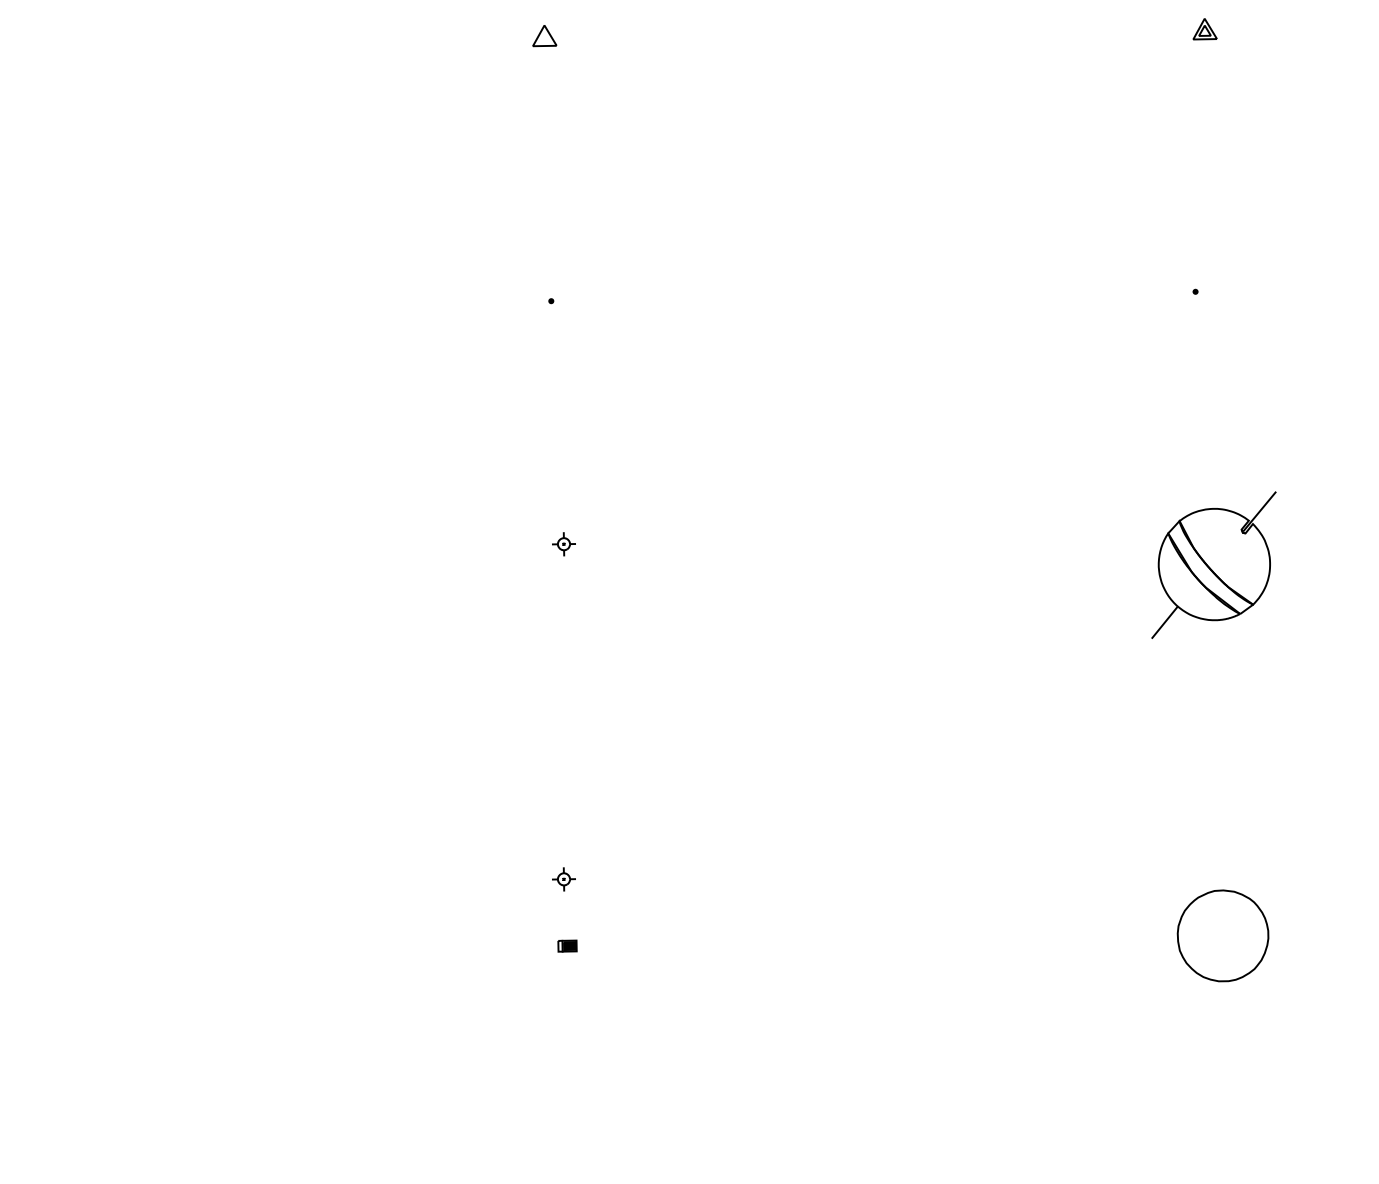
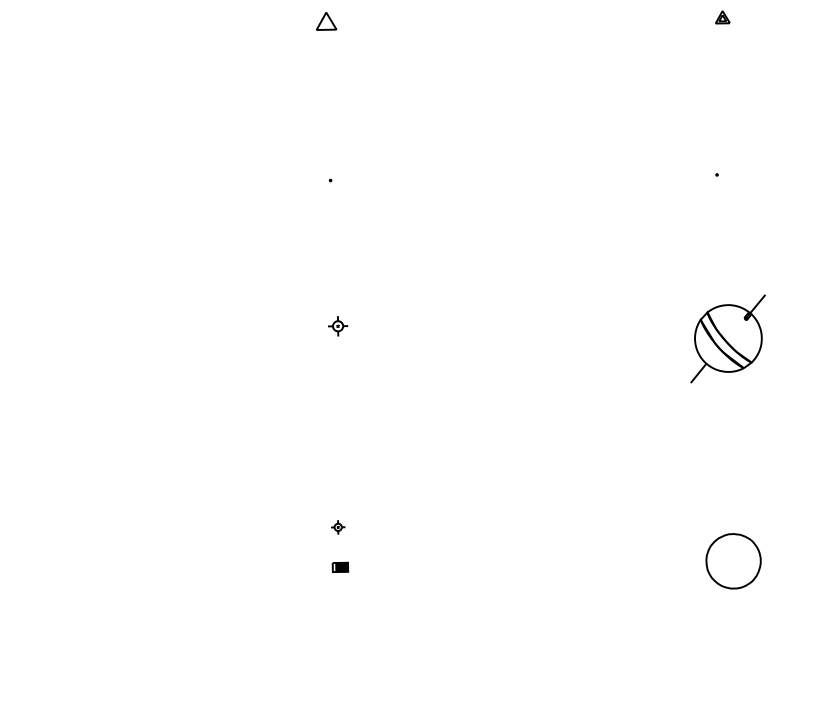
part: (544, 36) -> (326, 21), size x1.4
part: (564, 544) -> (338, 326), size x1.4
part: (566, 946) -> (339, 567), size x1.4

